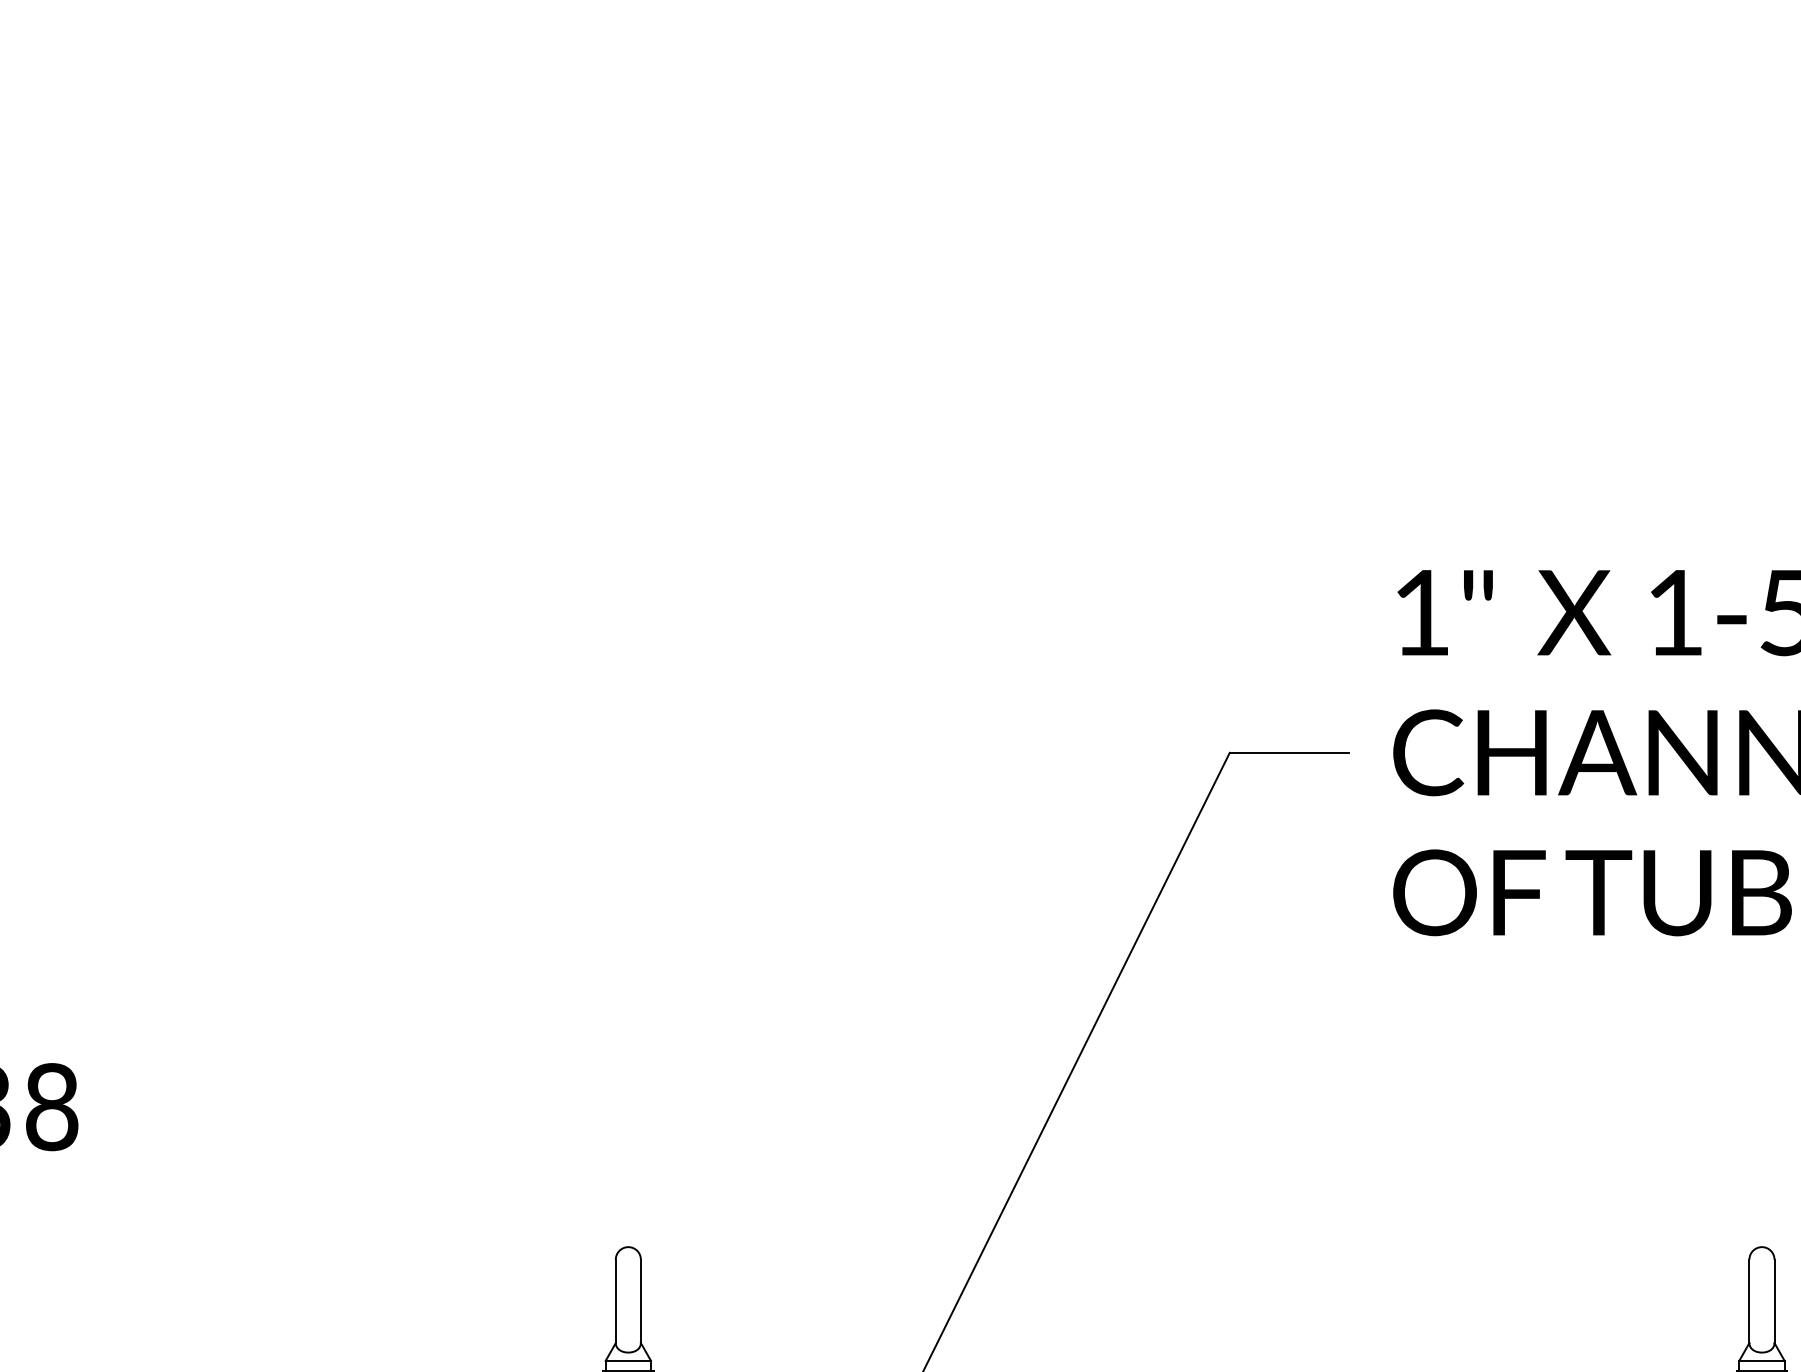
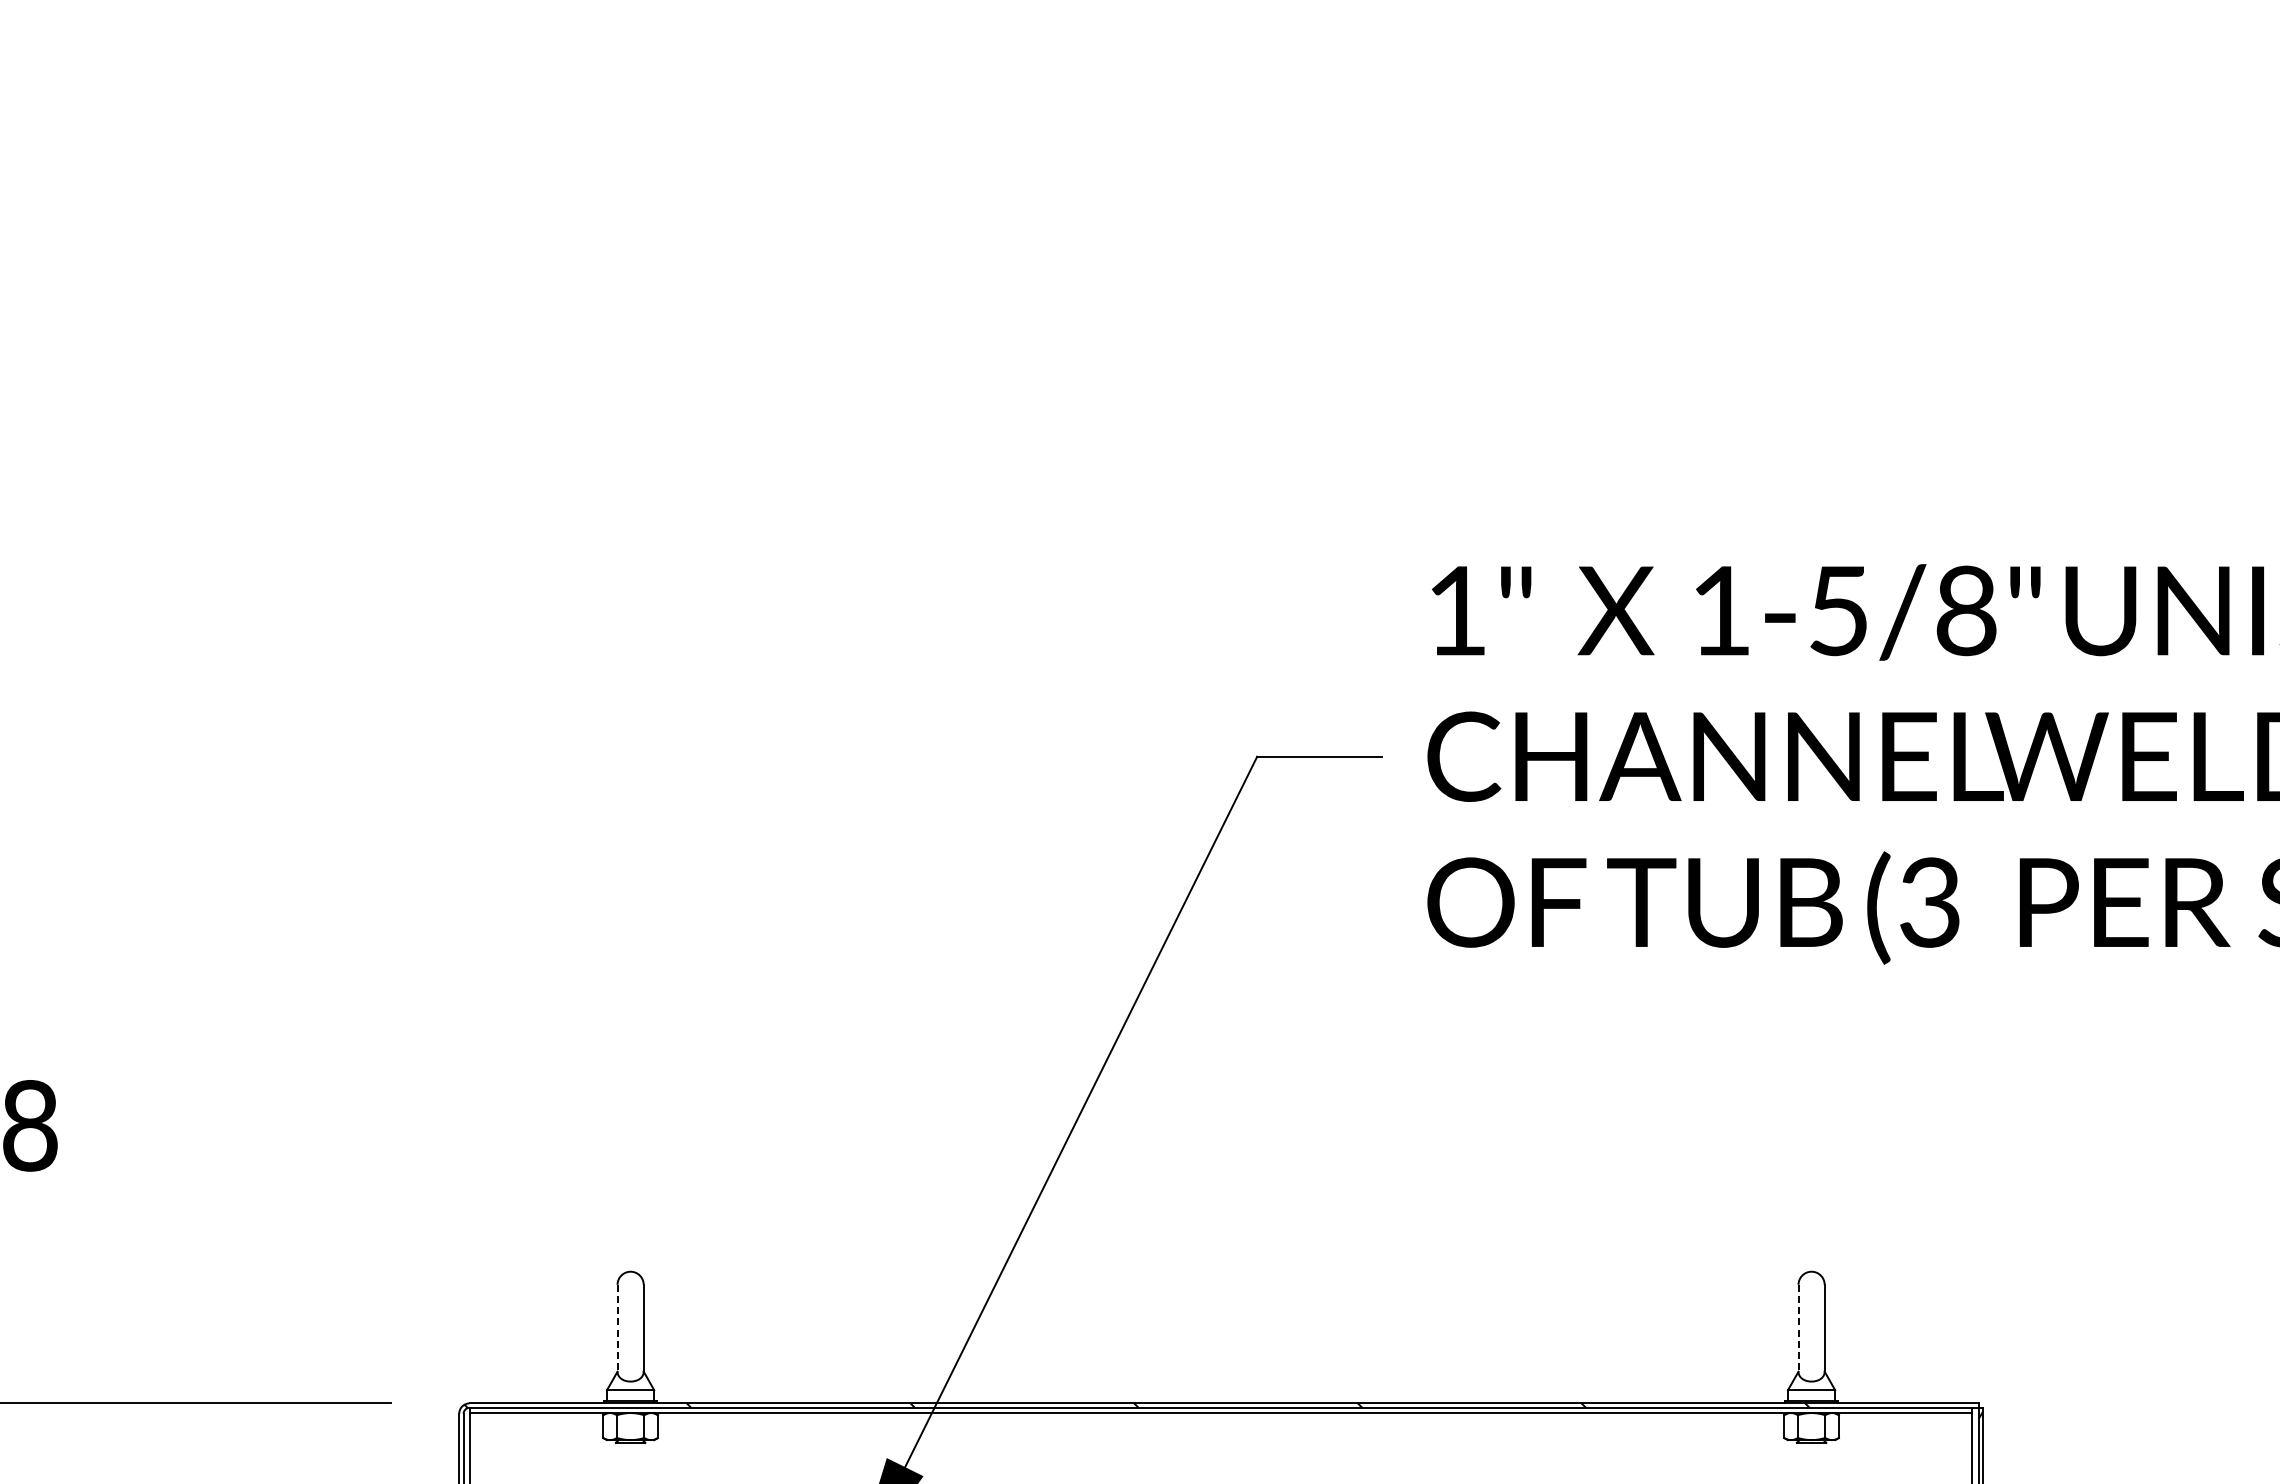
line: (615, 1301) -> (617, 1328), solid -> dashed
line: (1749, 1301) -> (1798, 1328), solid -> dashed

